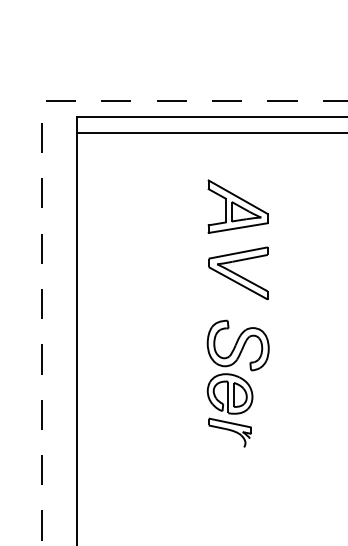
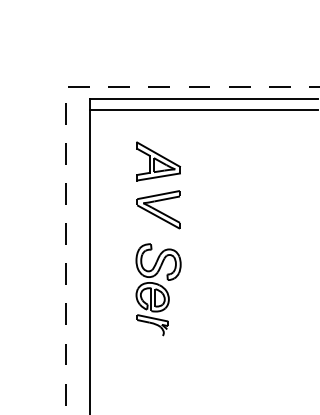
part: (228, 321) -> (151, 244), moved

